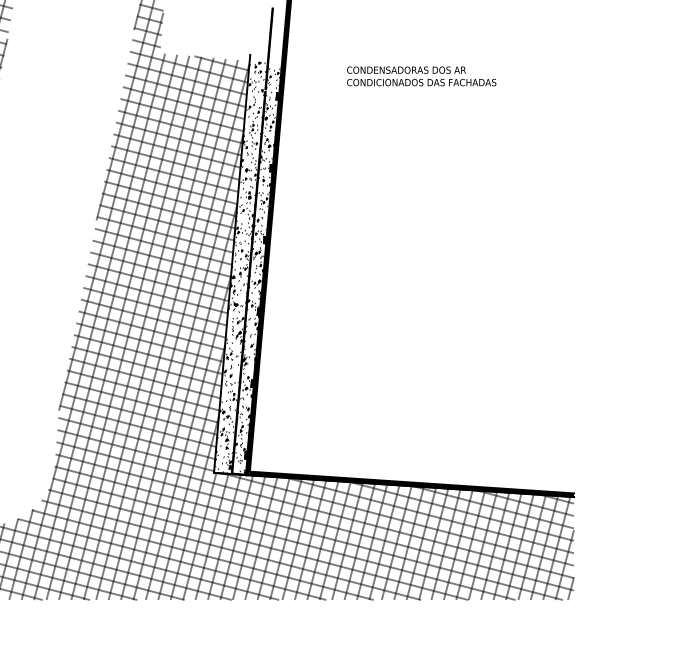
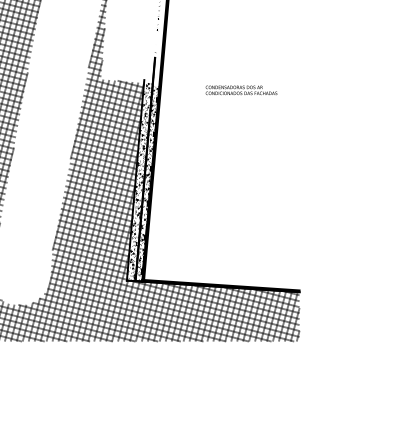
text: (421, 76) -> (241, 90), moved

